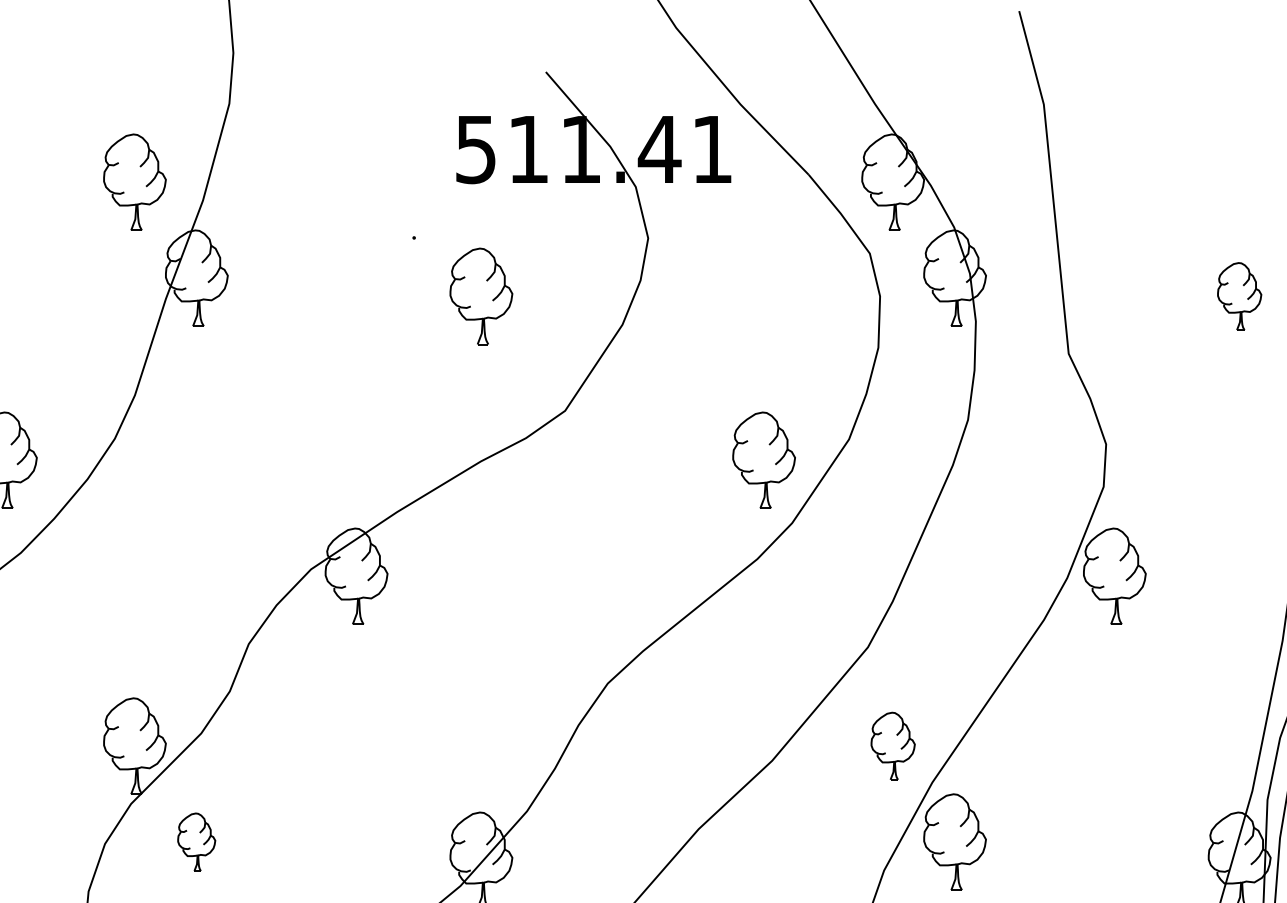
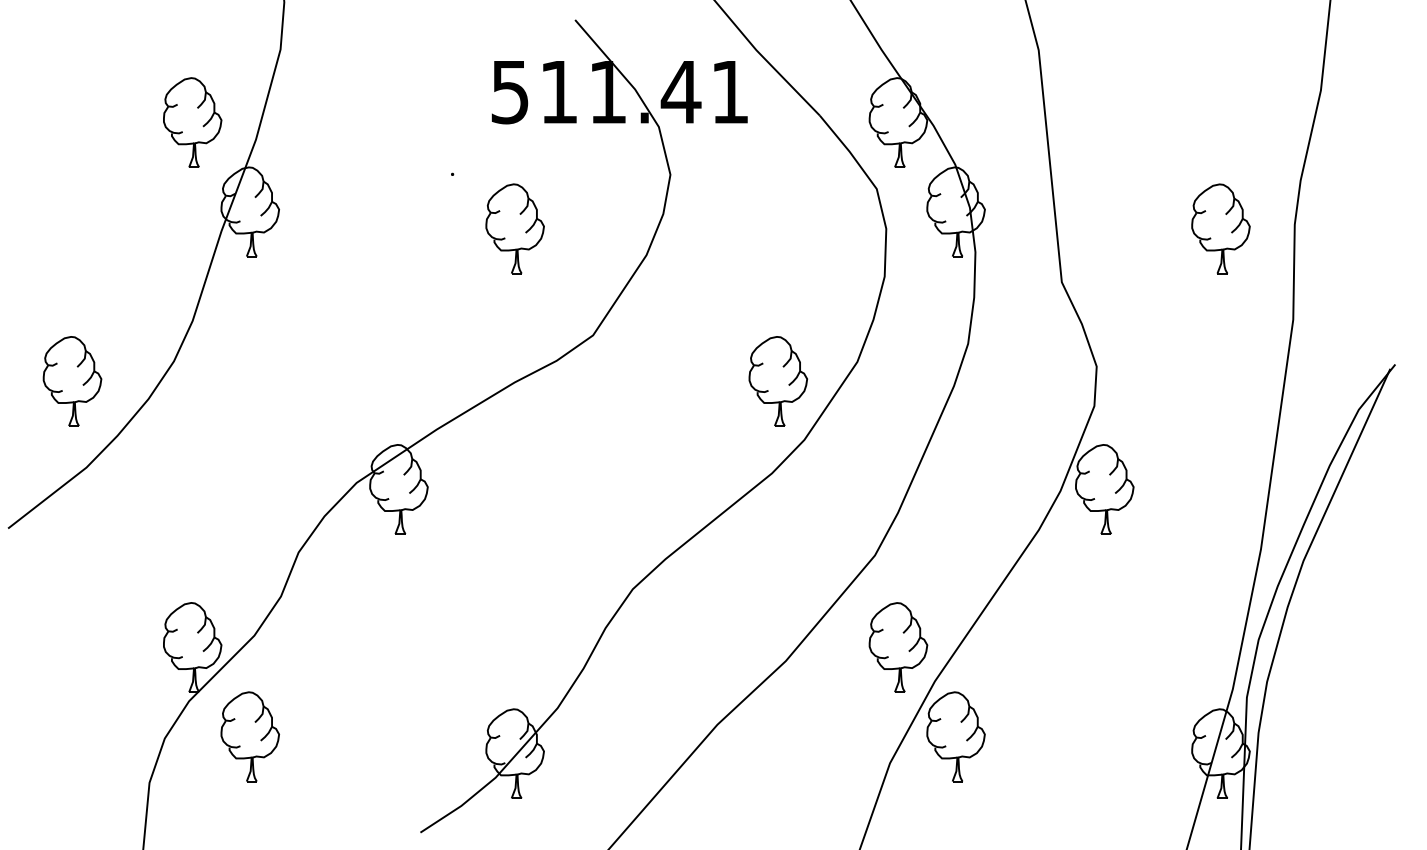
part: (1239, 296) -> (1220, 228), size x1.43
part: (893, 746) -> (898, 647), size x1.43
part: (196, 841) -> (249, 736), size x1.67

